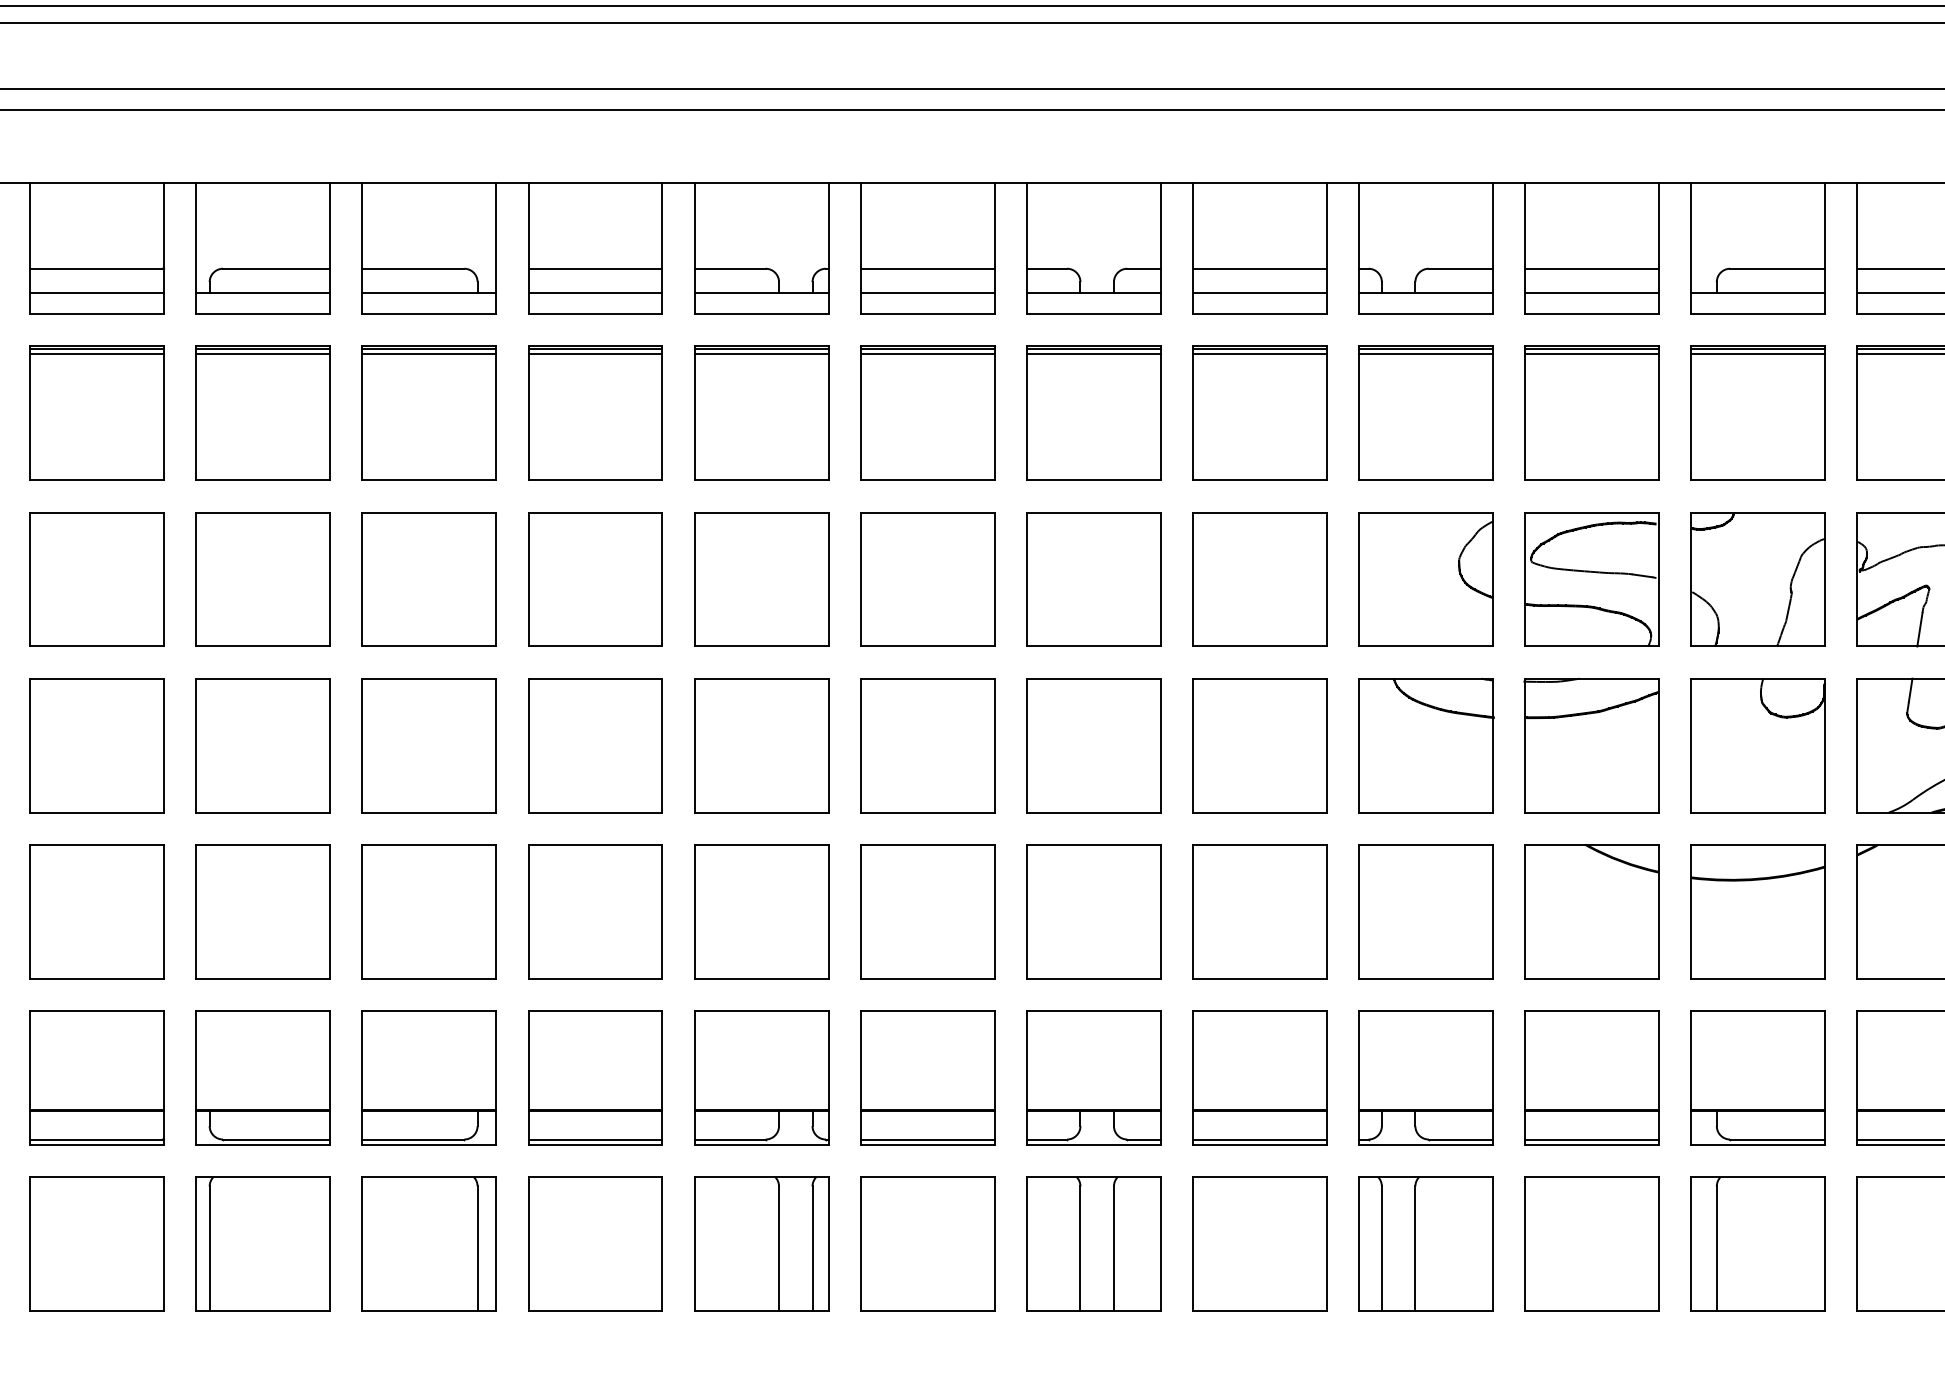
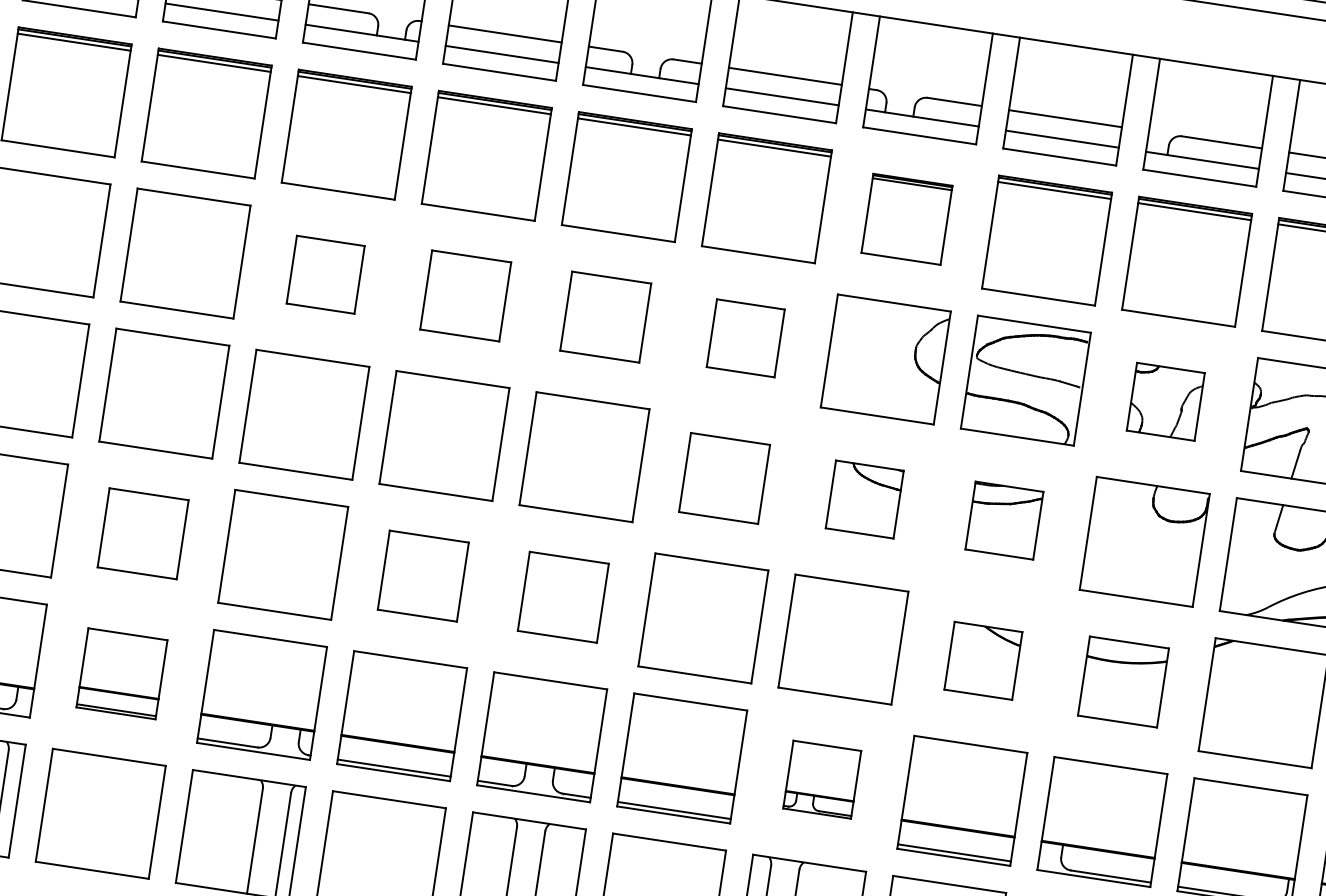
part: (1425, 412) -> (906, 218), size x0.7
part: (761, 579) -> (325, 274), size x0.6
part: (927, 579) -> (465, 295), size x0.7
part: (1093, 579) -> (605, 317), size x0.7
part: (1259, 579) -> (745, 338), size x0.6
part: (1757, 579) -> (1165, 401), size x0.6
part: (1259, 745) -> (724, 478), size x0.7
part: (1426, 745) -> (864, 499), size x0.6
part: (1591, 745) -> (1004, 520), size x0.6
part: (595, 911) -> (143, 533), size x0.7
part: (927, 911) -> (423, 575), size x0.7
part: (1093, 911) -> (563, 597), size x0.7
part: (1591, 911) -> (982, 660), size x0.6
part: (1757, 911) -> (1122, 681), size x0.7
part: (595, 1077) -> (122, 673), size x0.7
part: (1425, 1077) -> (821, 779), size x0.6

